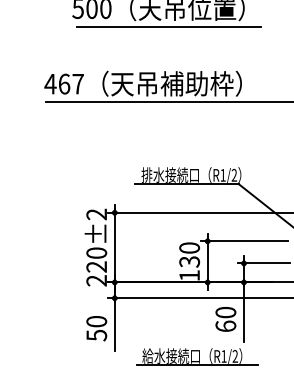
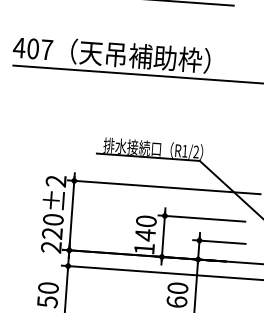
text: (64, 83) -> (33, 48), 467 -> 407
text: (189, 261) -> (145, 234), 130 -> 140

